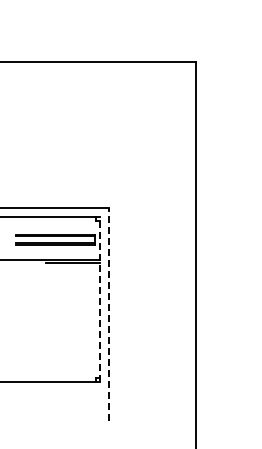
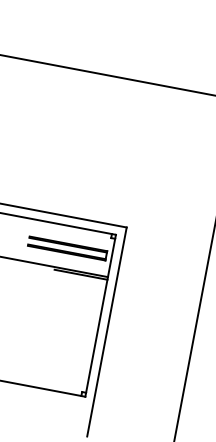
line: (100, 299) -> (101, 315), dashed -> solid
line: (109, 314) -> (107, 331), dashed -> solid

